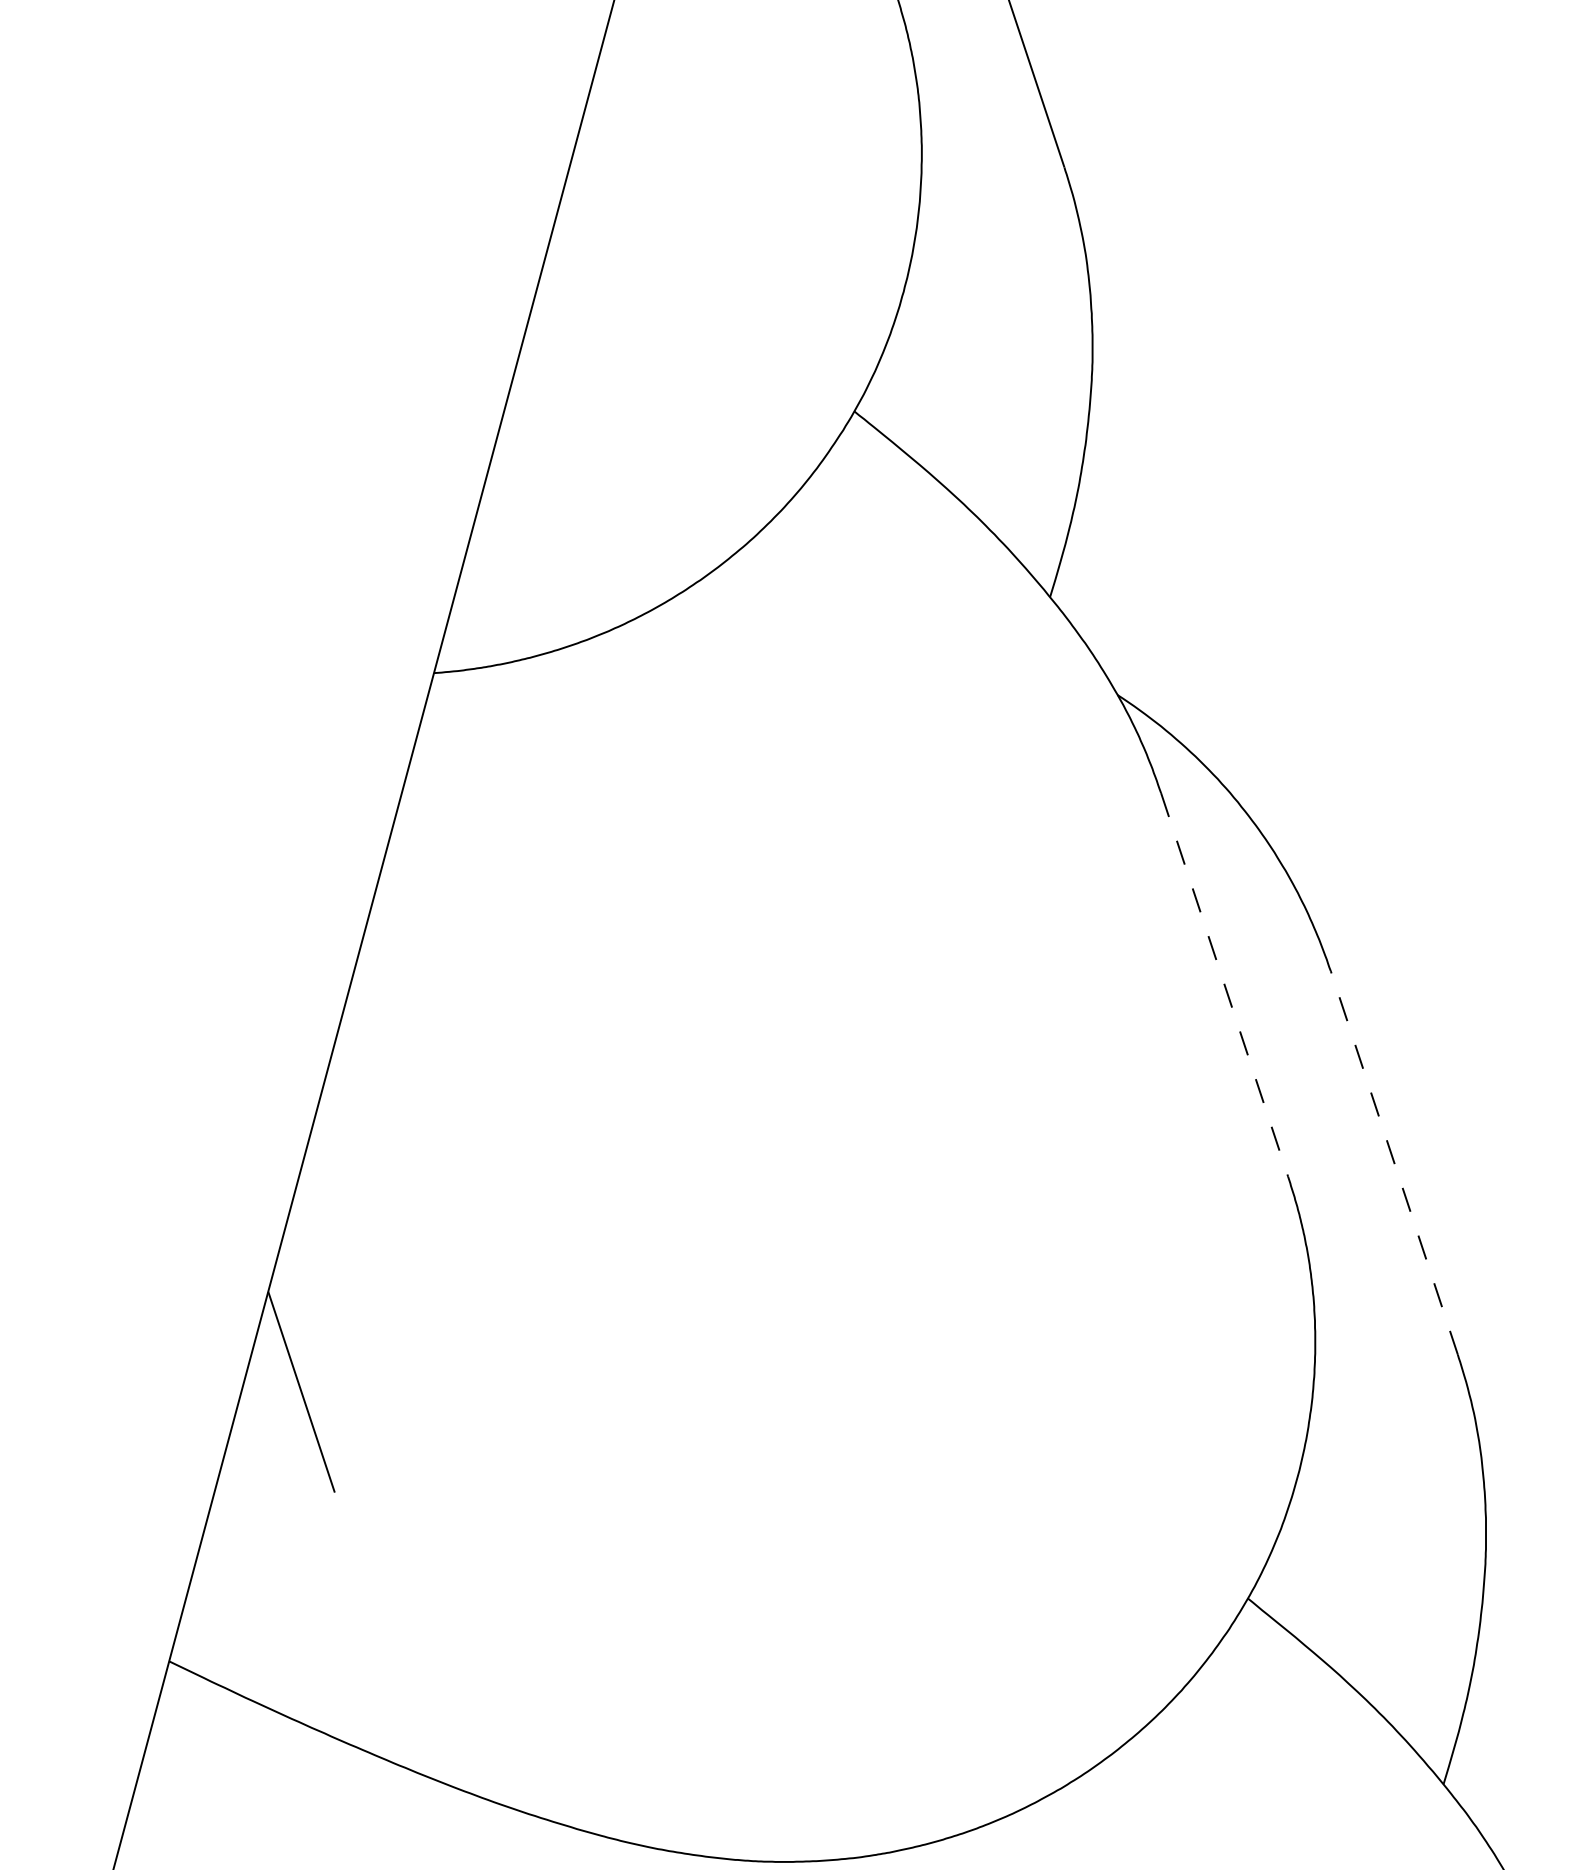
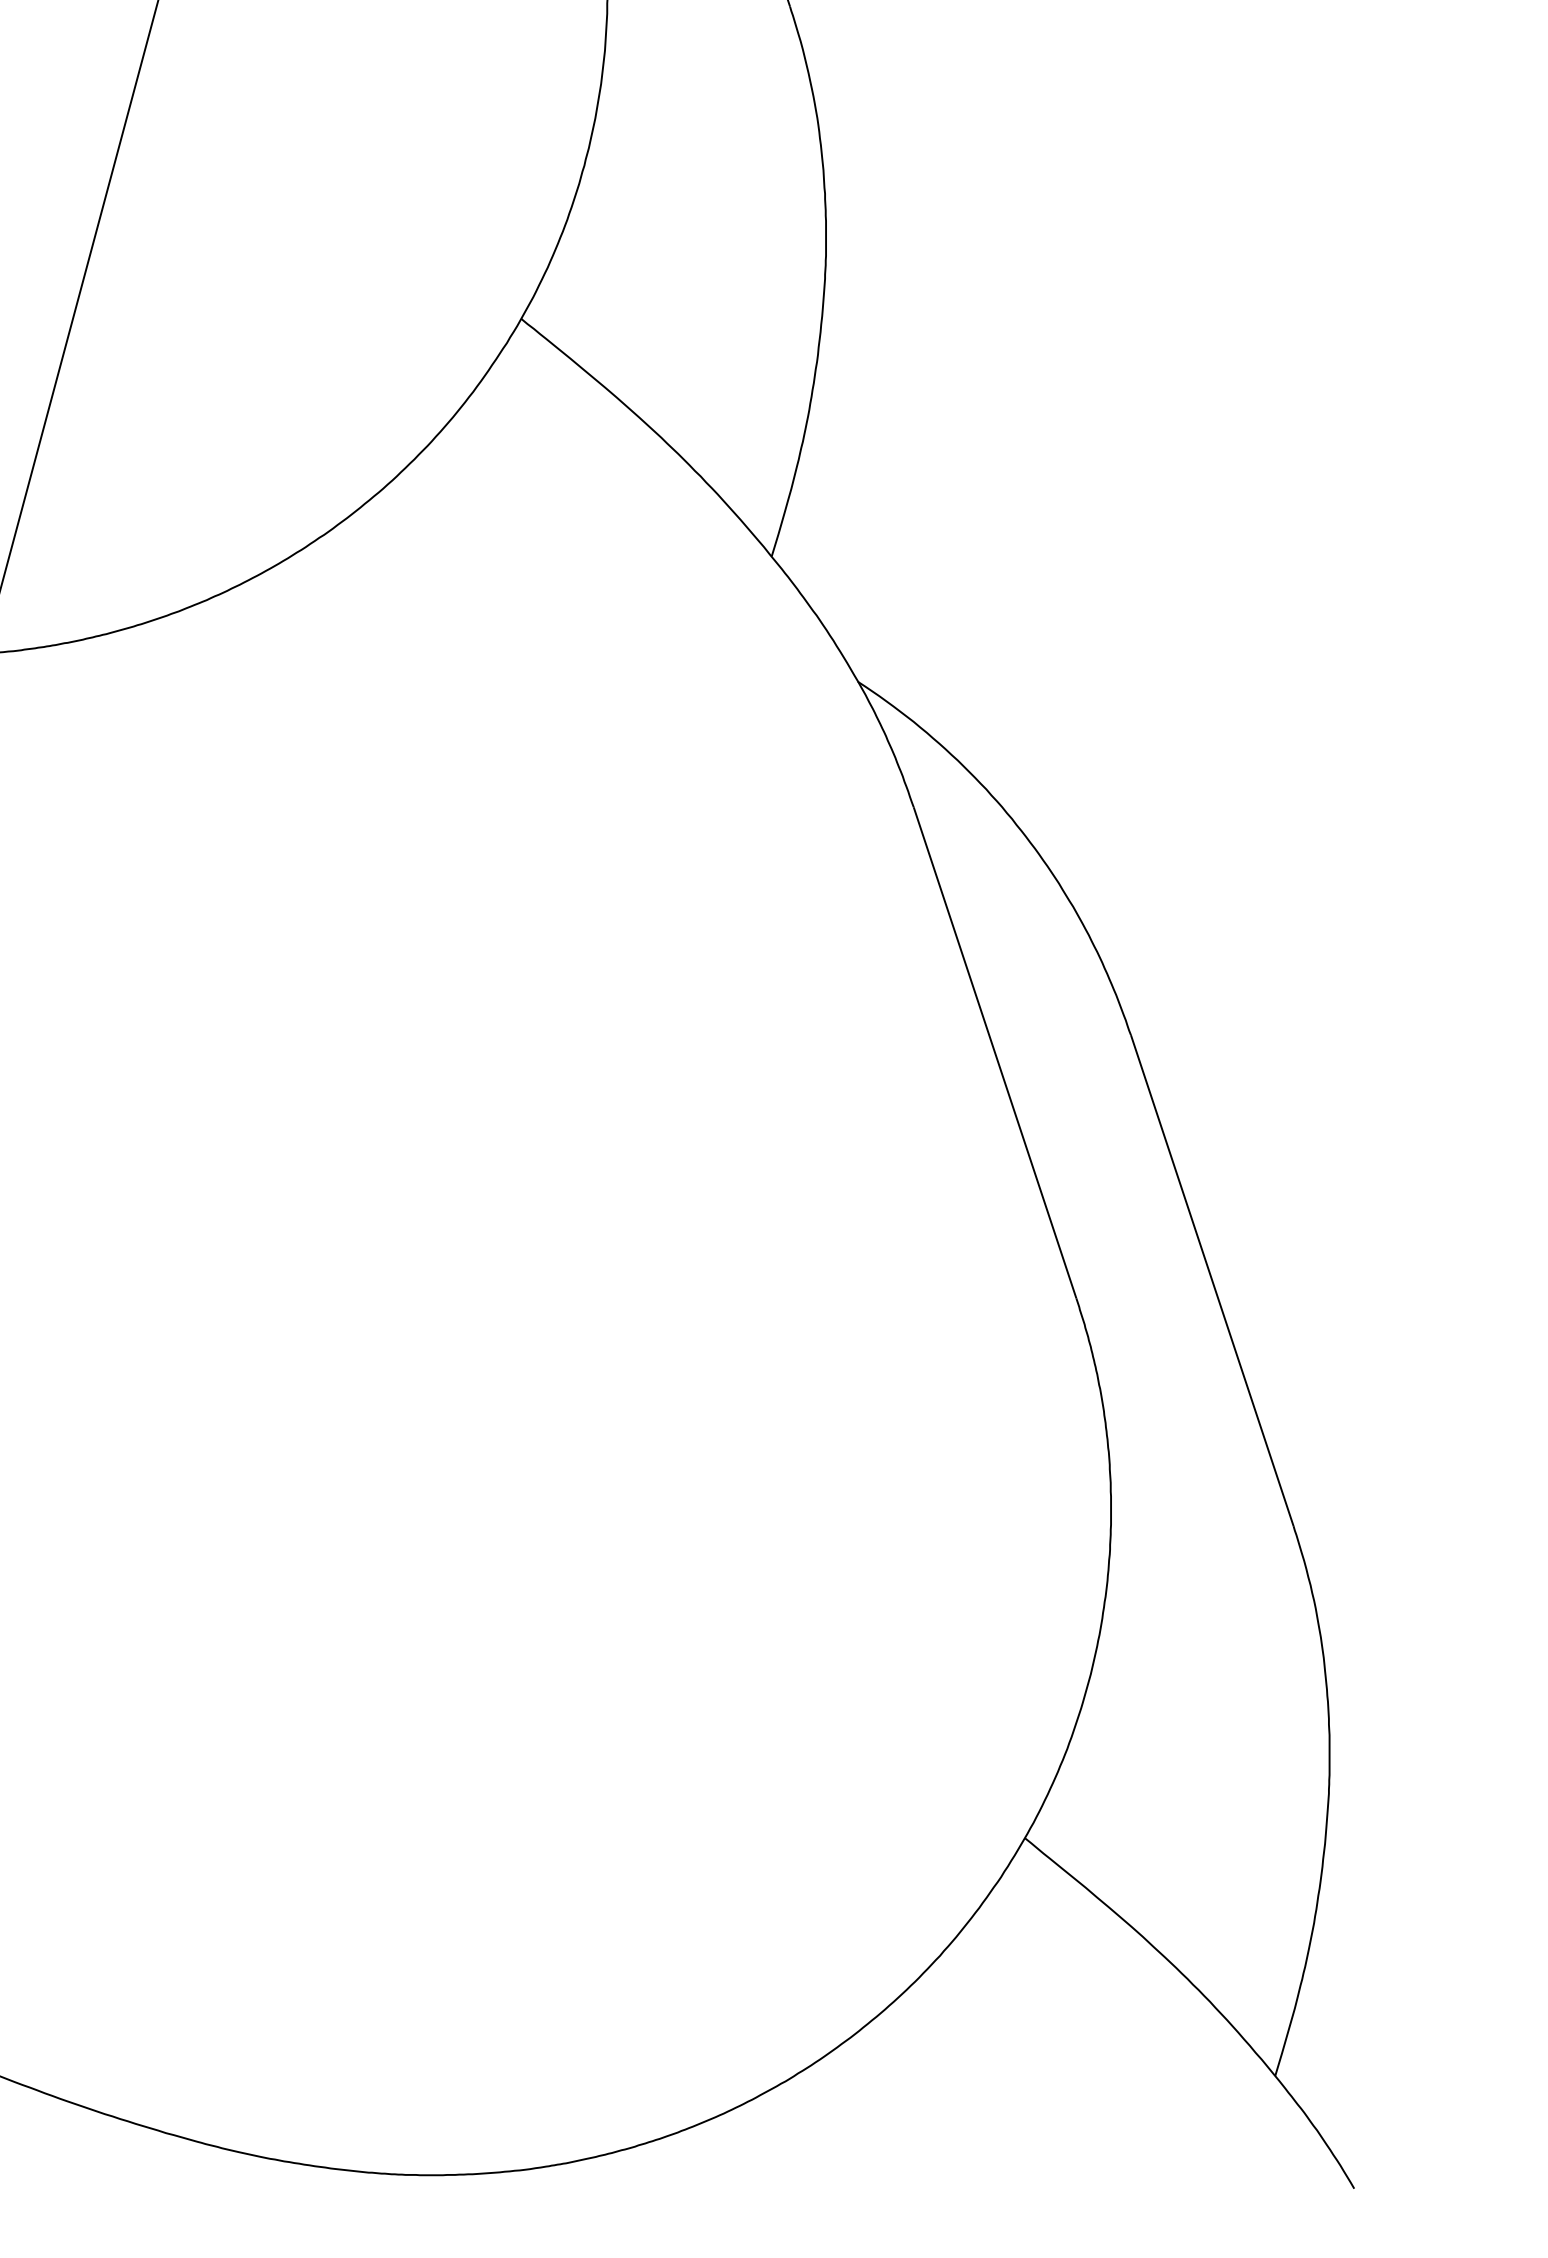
line: (1224, 985) -> (994, 1053), dashed -> solid
line: (1394, 1162) -> (1212, 1280), dashed -> solid

